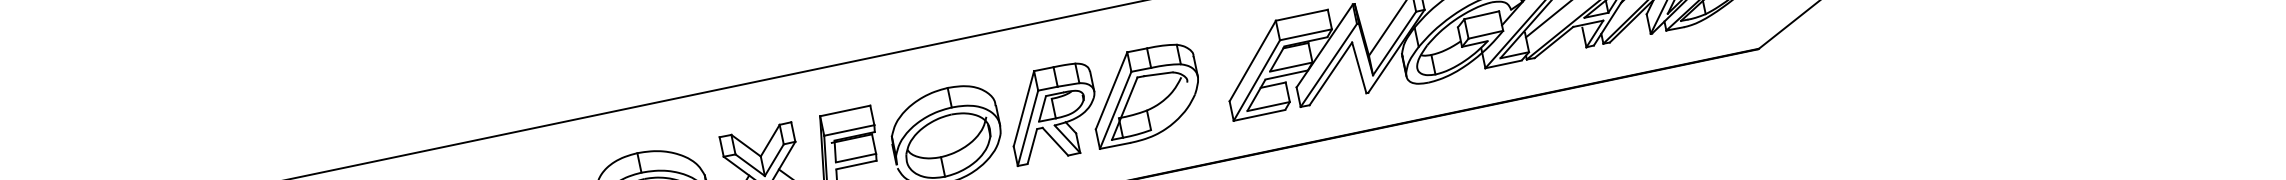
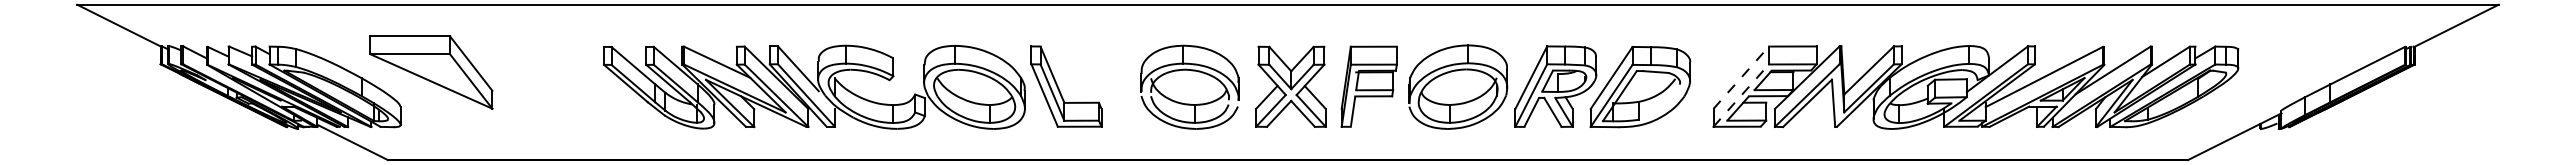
line: (1253, 60) -> (1741, 77), solid -> dashed
line: (1257, 80) -> (1741, 95), solid -> dashed

